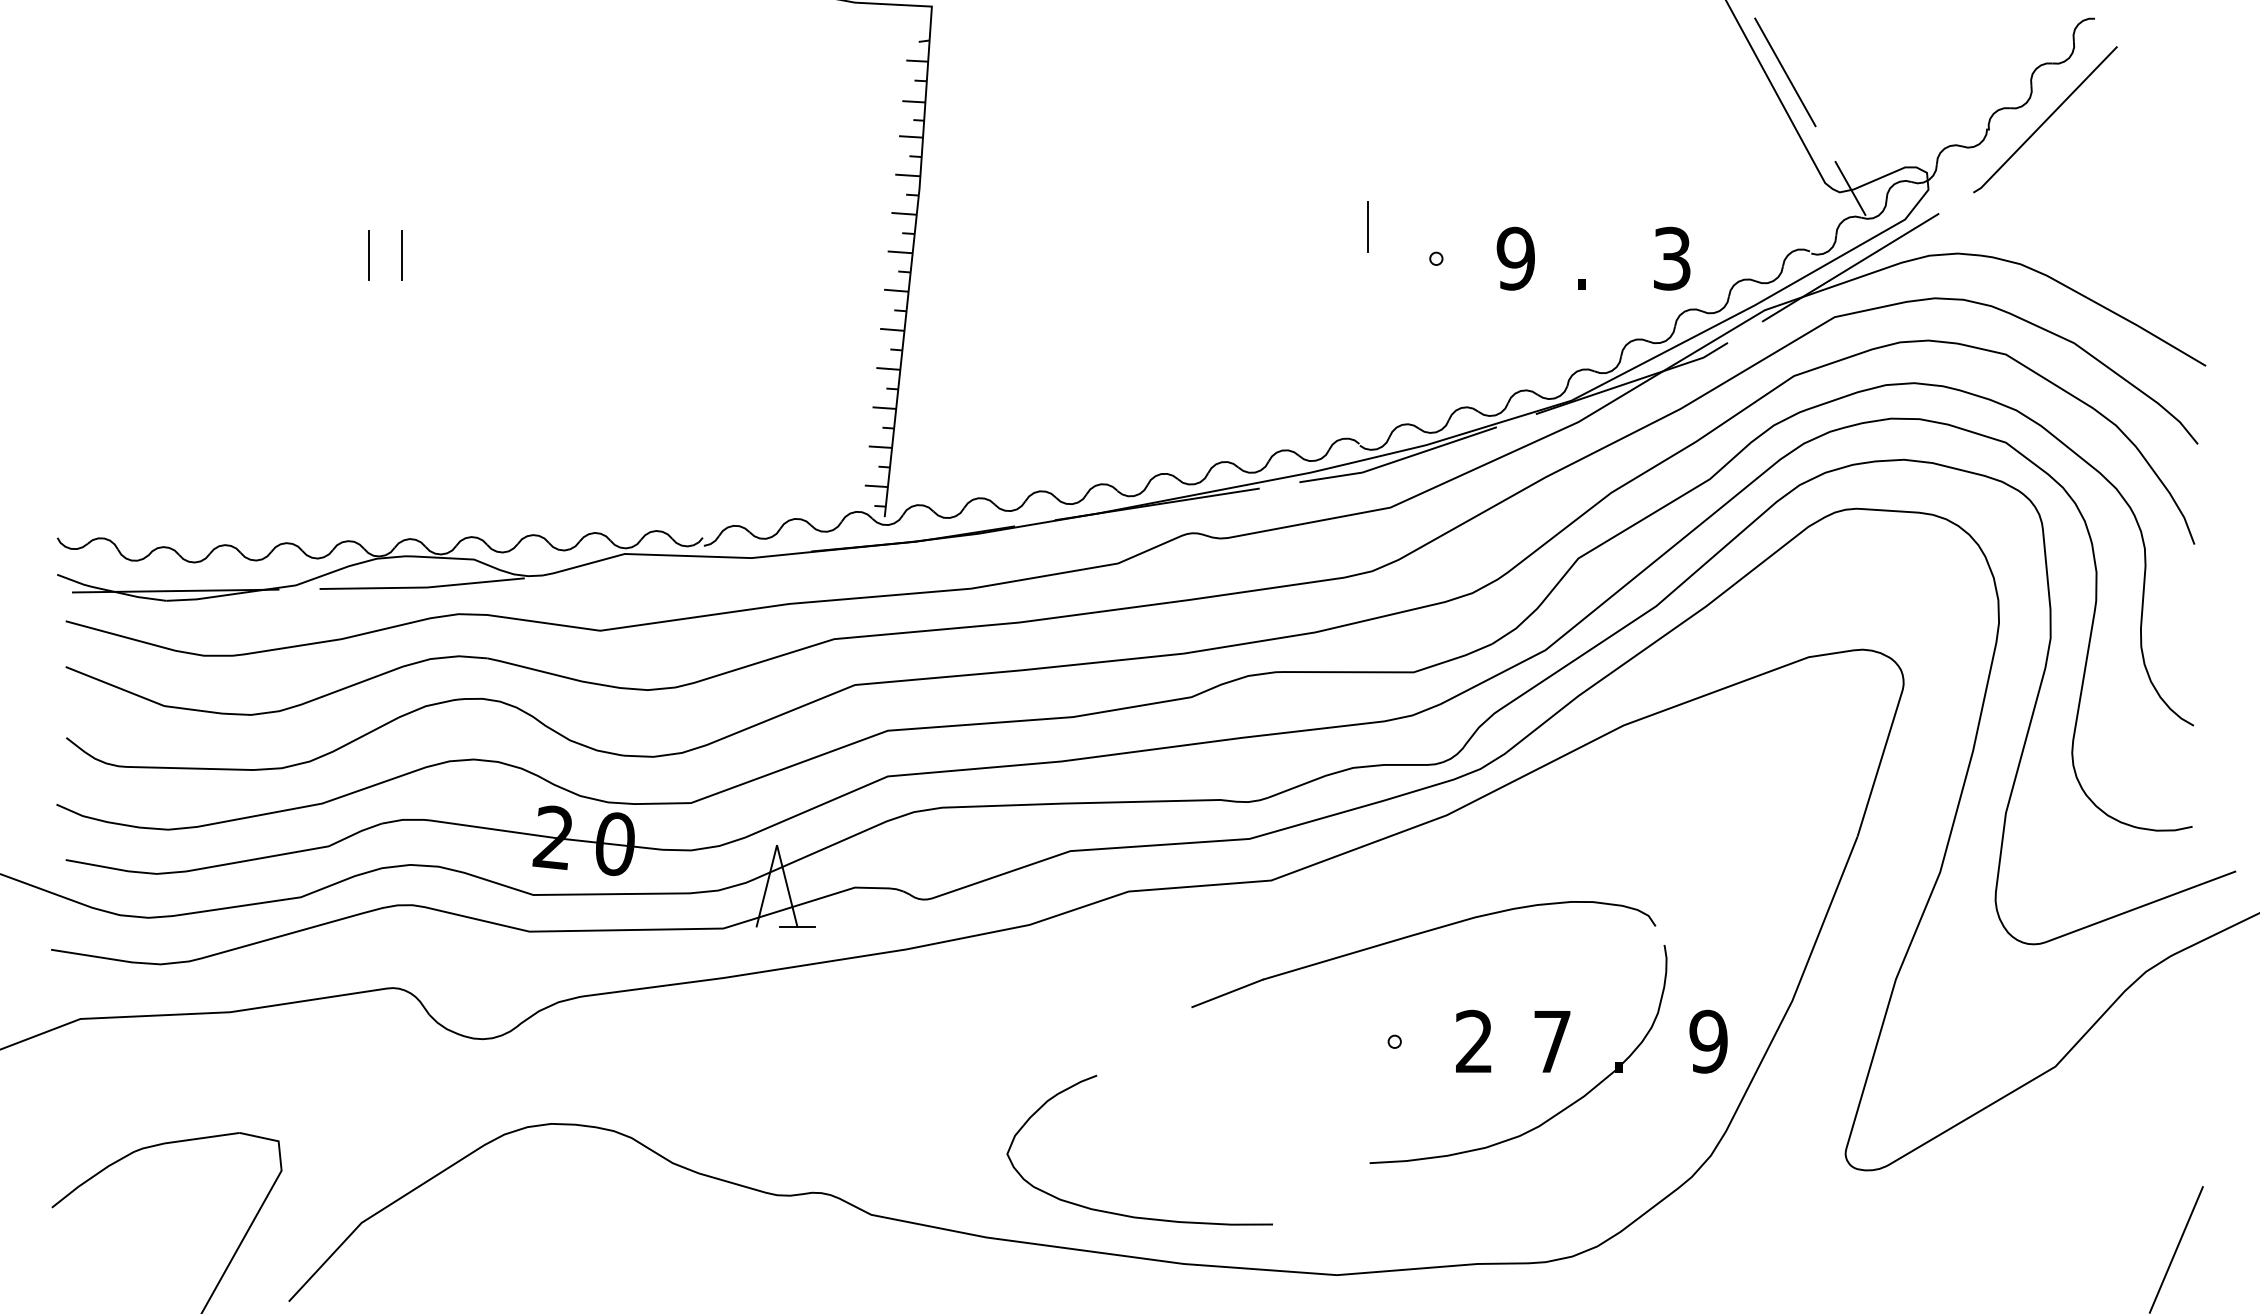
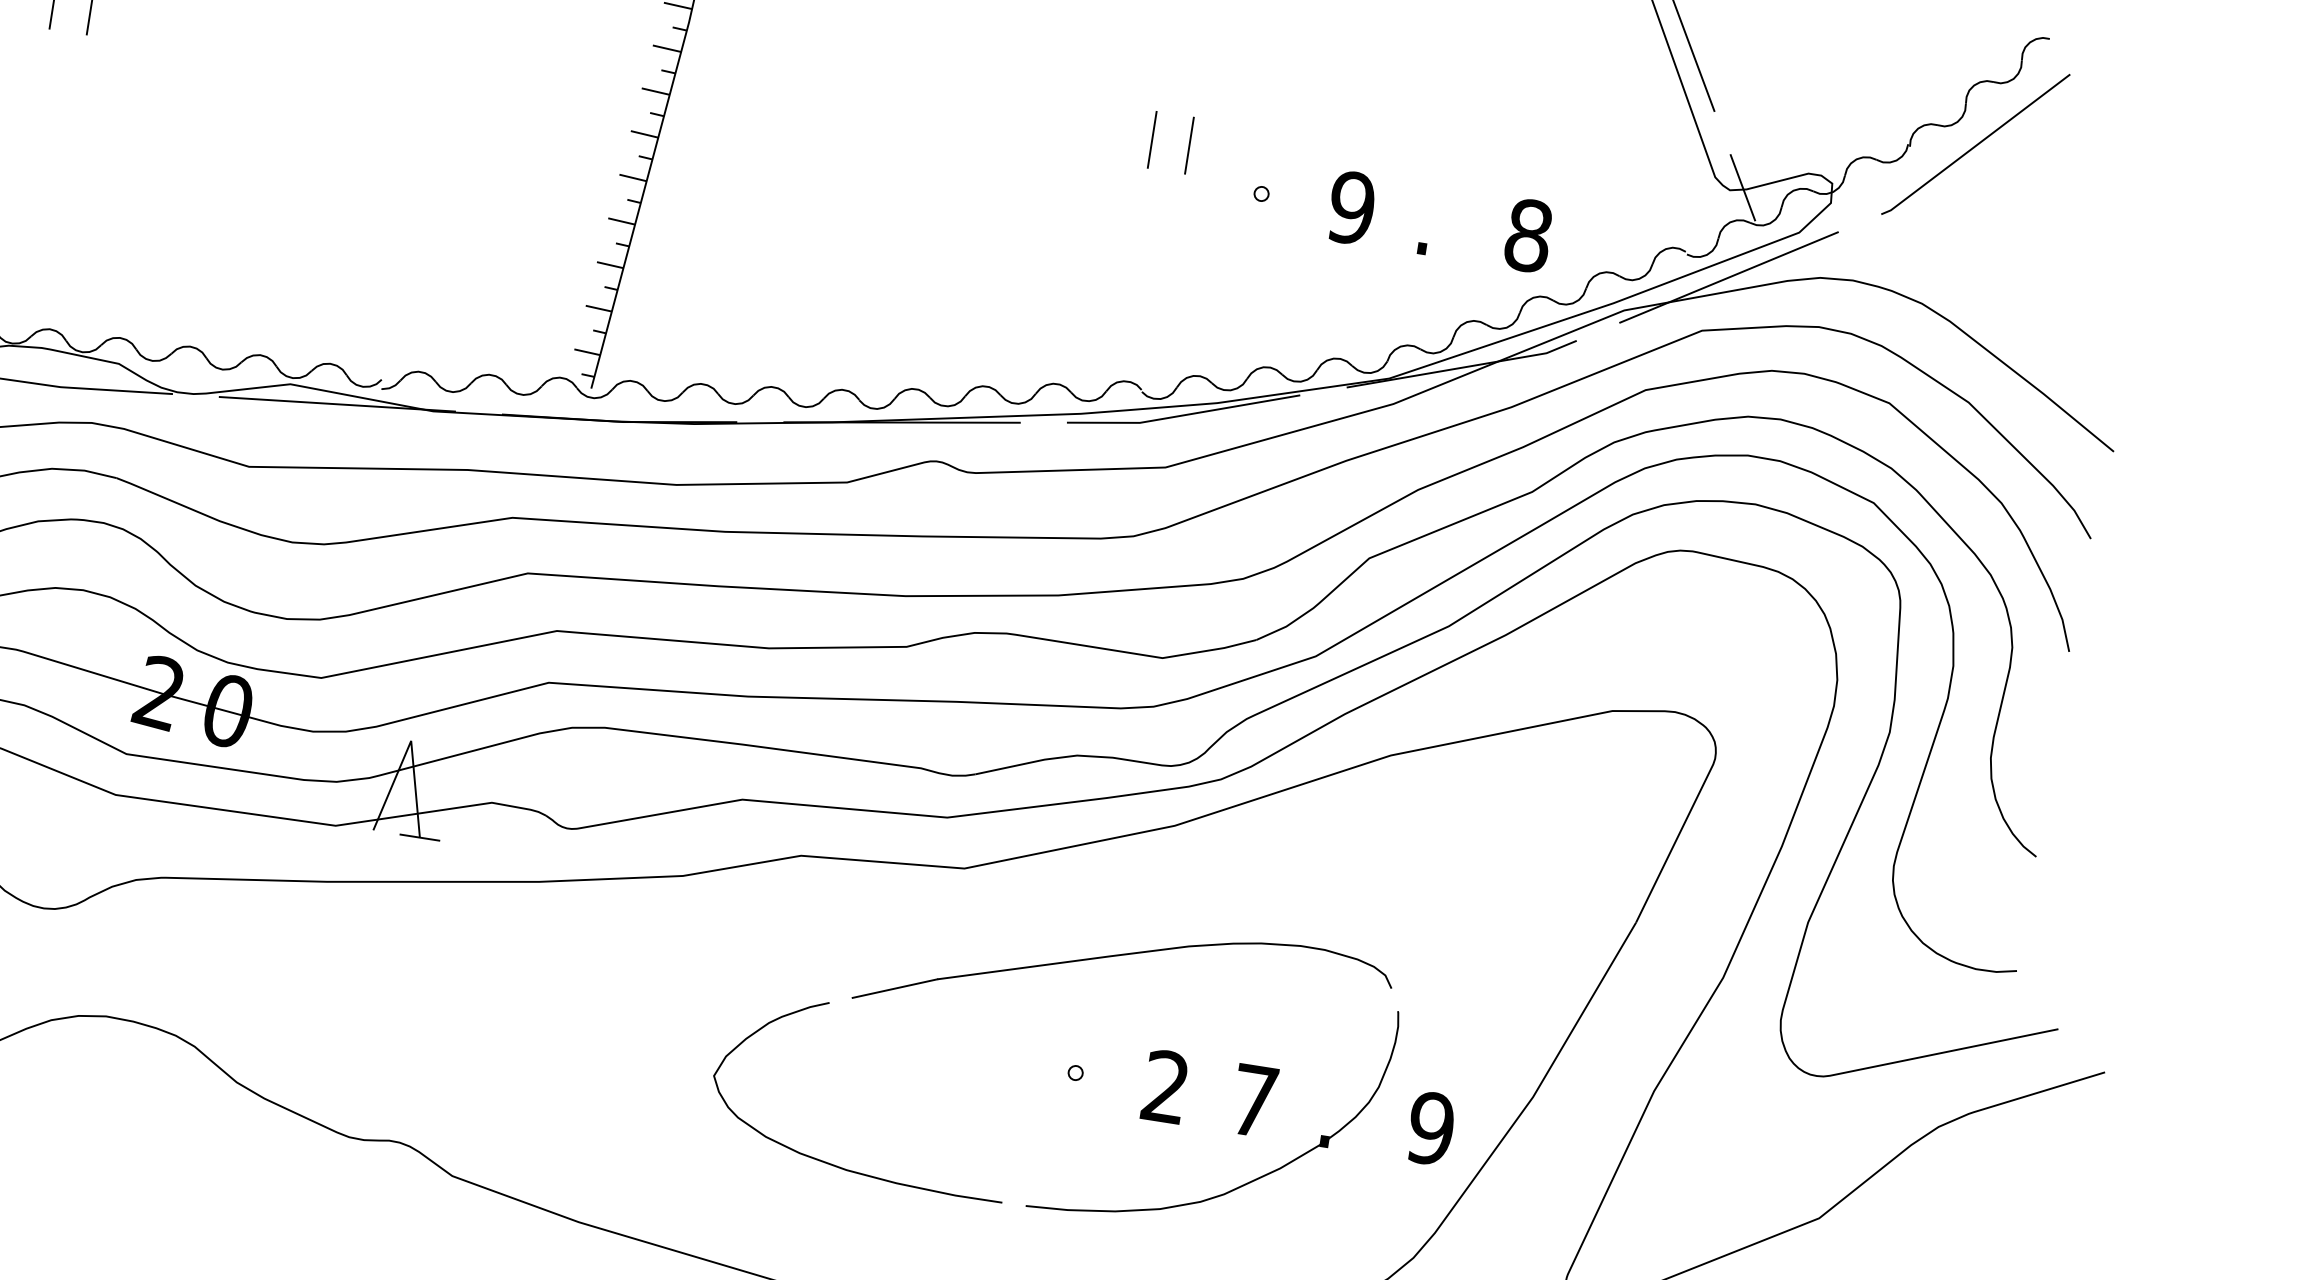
line: (1334, 226) -> (1151, 139), added
text: (1672, 258) -> (1528, 235), 3 -> 8
line: (667, 564) -> (336, 403), added
curve: (1125, 1214) -> (837, 1165), moved

